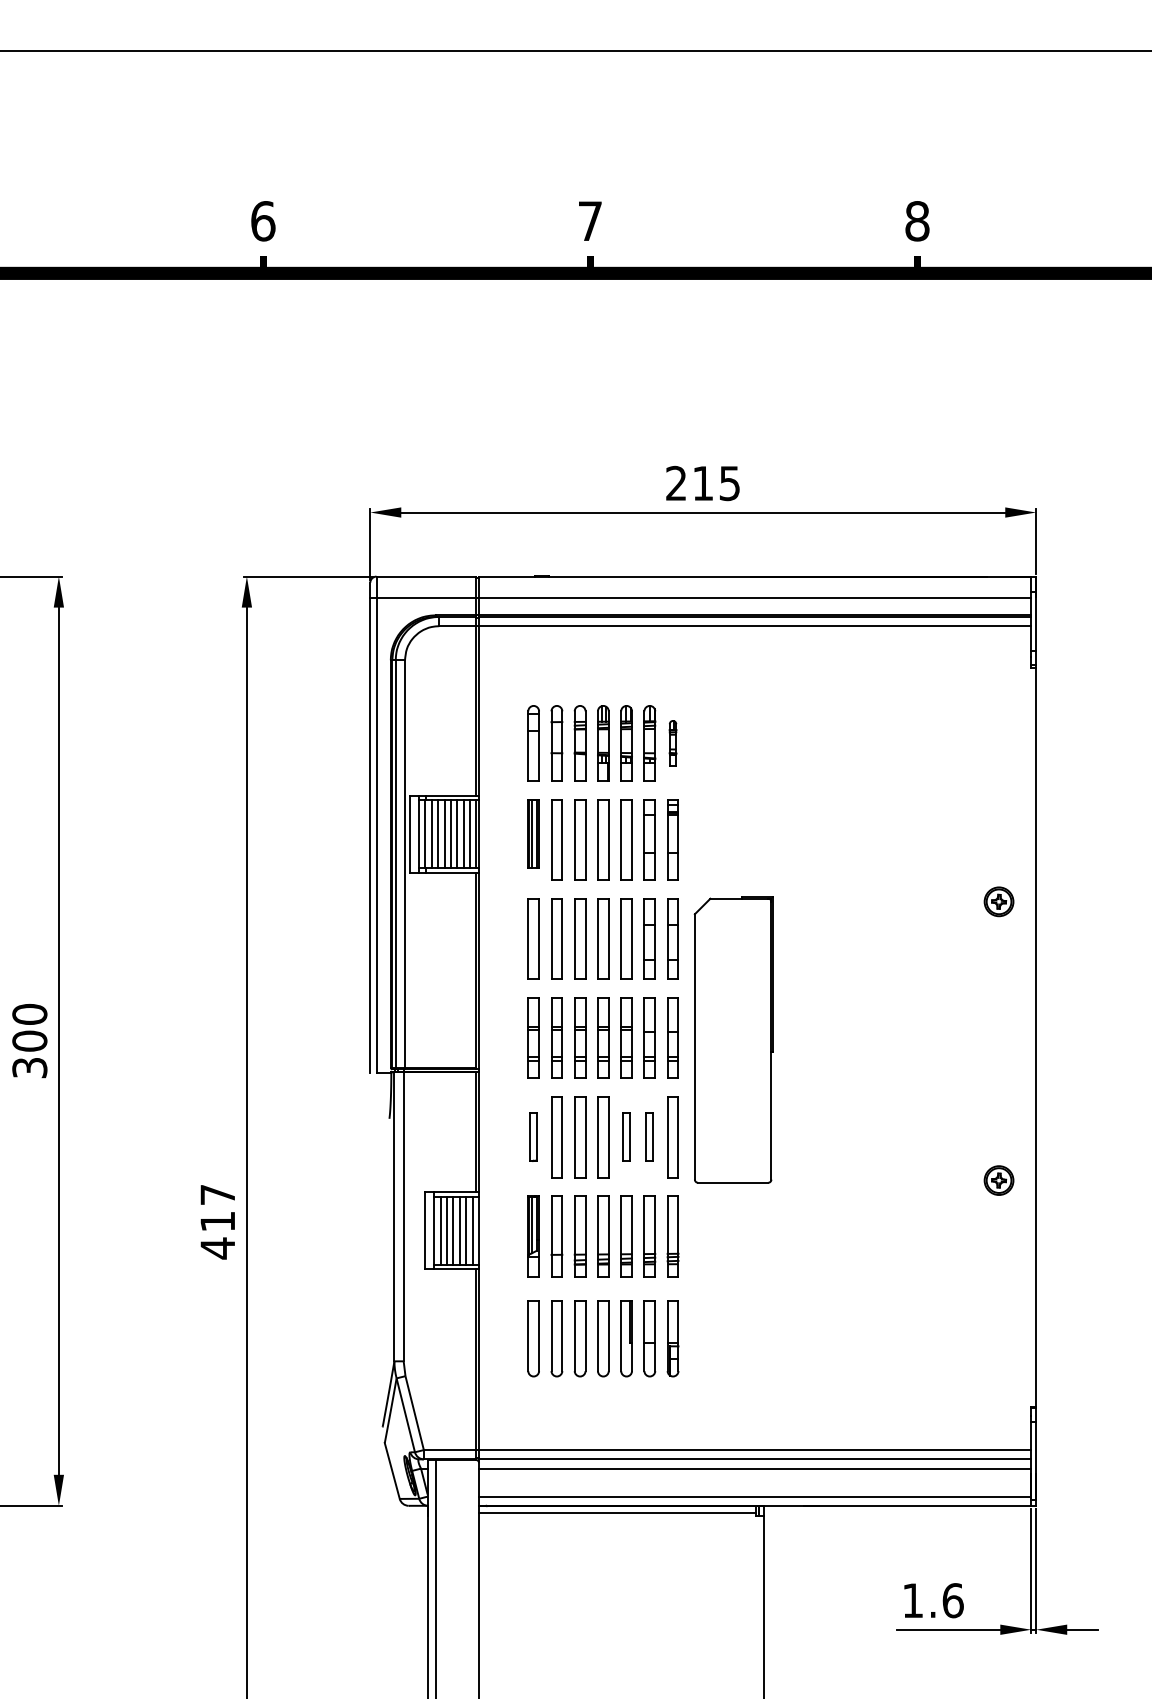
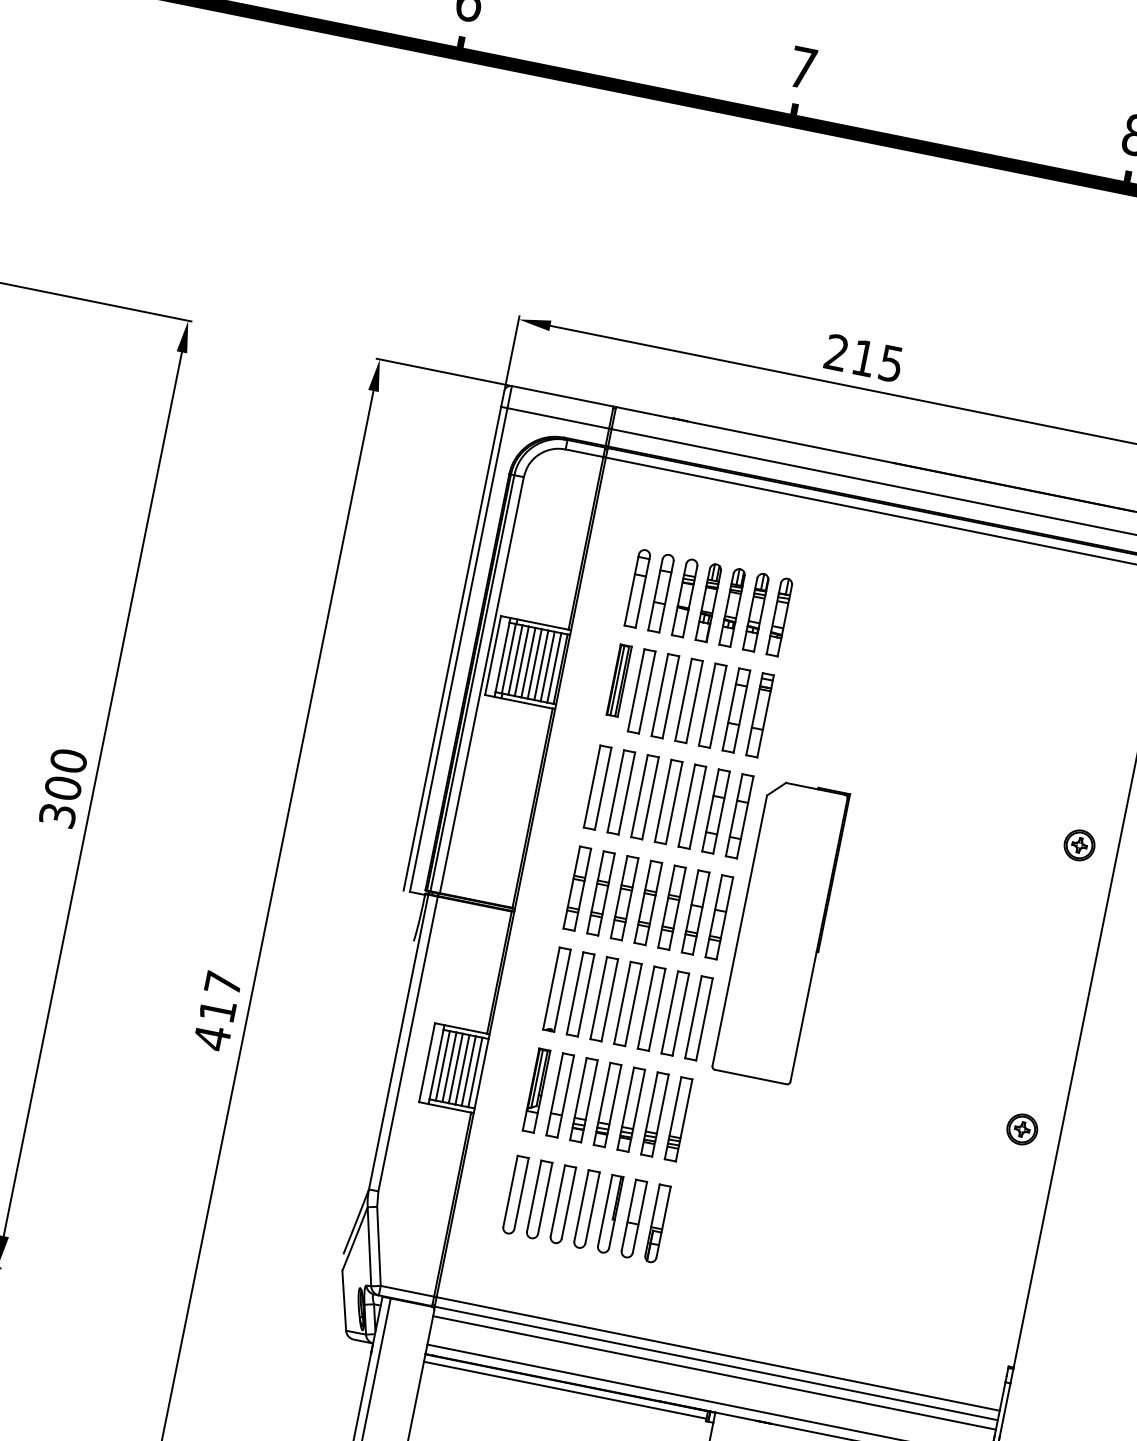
part: (672, 743) -> (779, 616), size x1.67
part: (533, 1137) -> (556, 989), size x1.67
part: (626, 1137) -> (651, 1009), size x1.67
part: (649, 1137) -> (674, 1013), size x1.67

